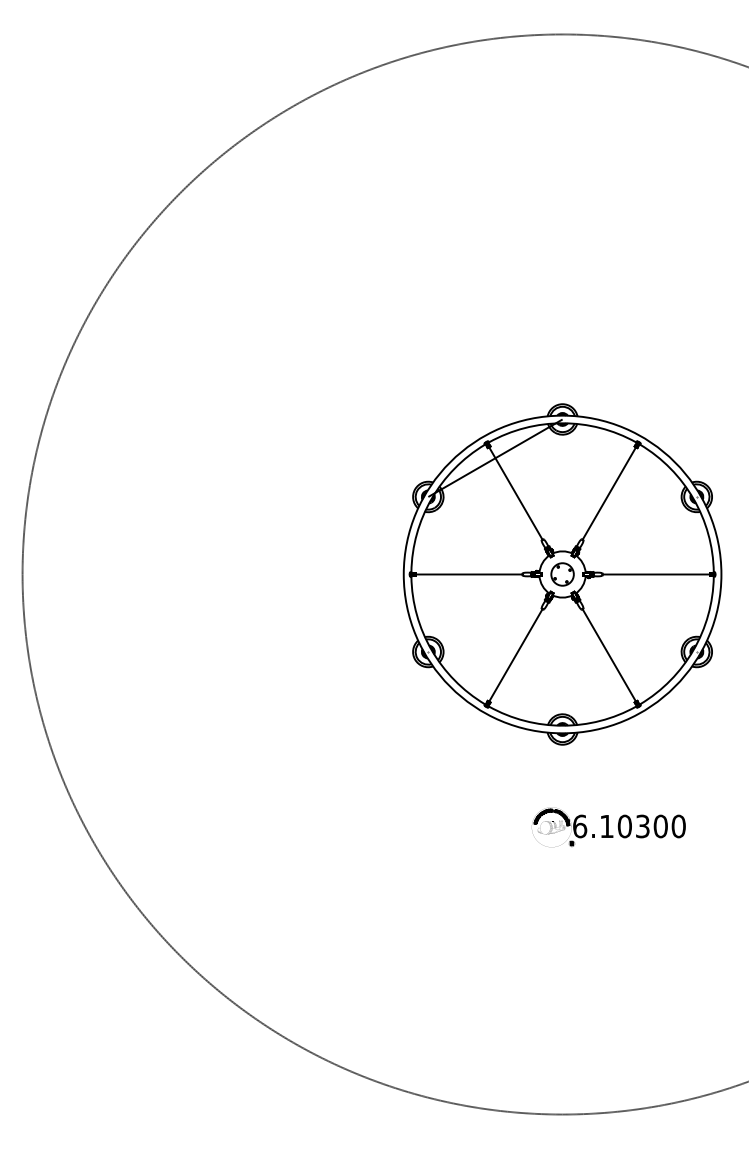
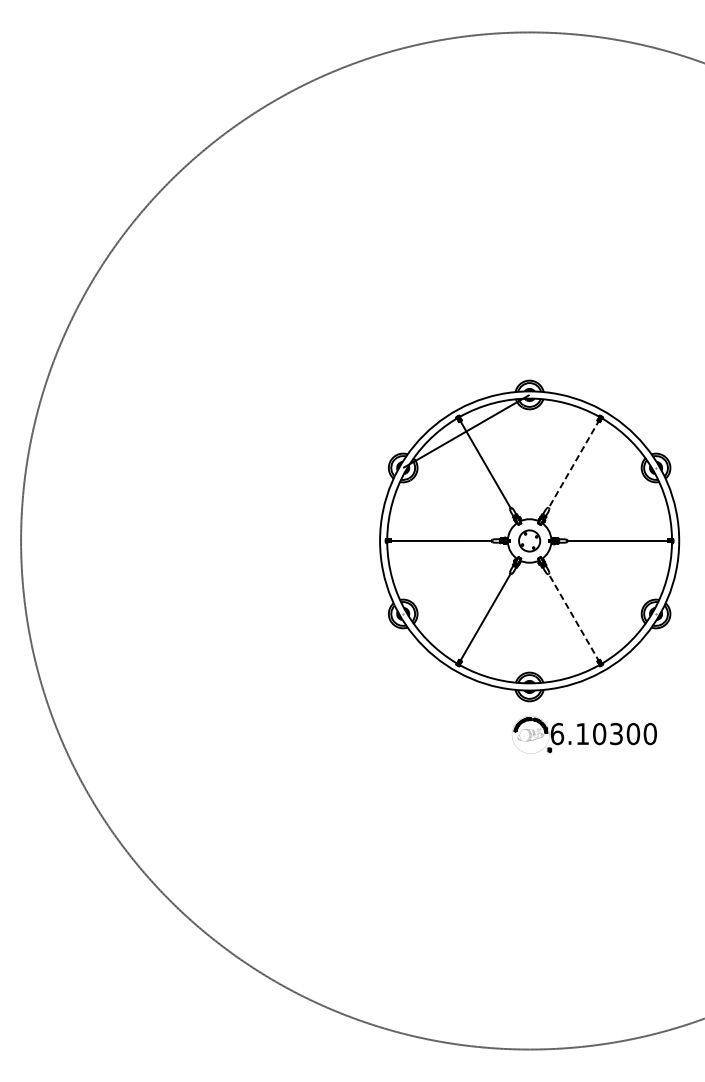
line: (609, 492) -> (573, 463), solid -> dashed
line: (609, 656) -> (573, 618), solid -> dashed
part: (608, 827) -> (584, 734), moved

